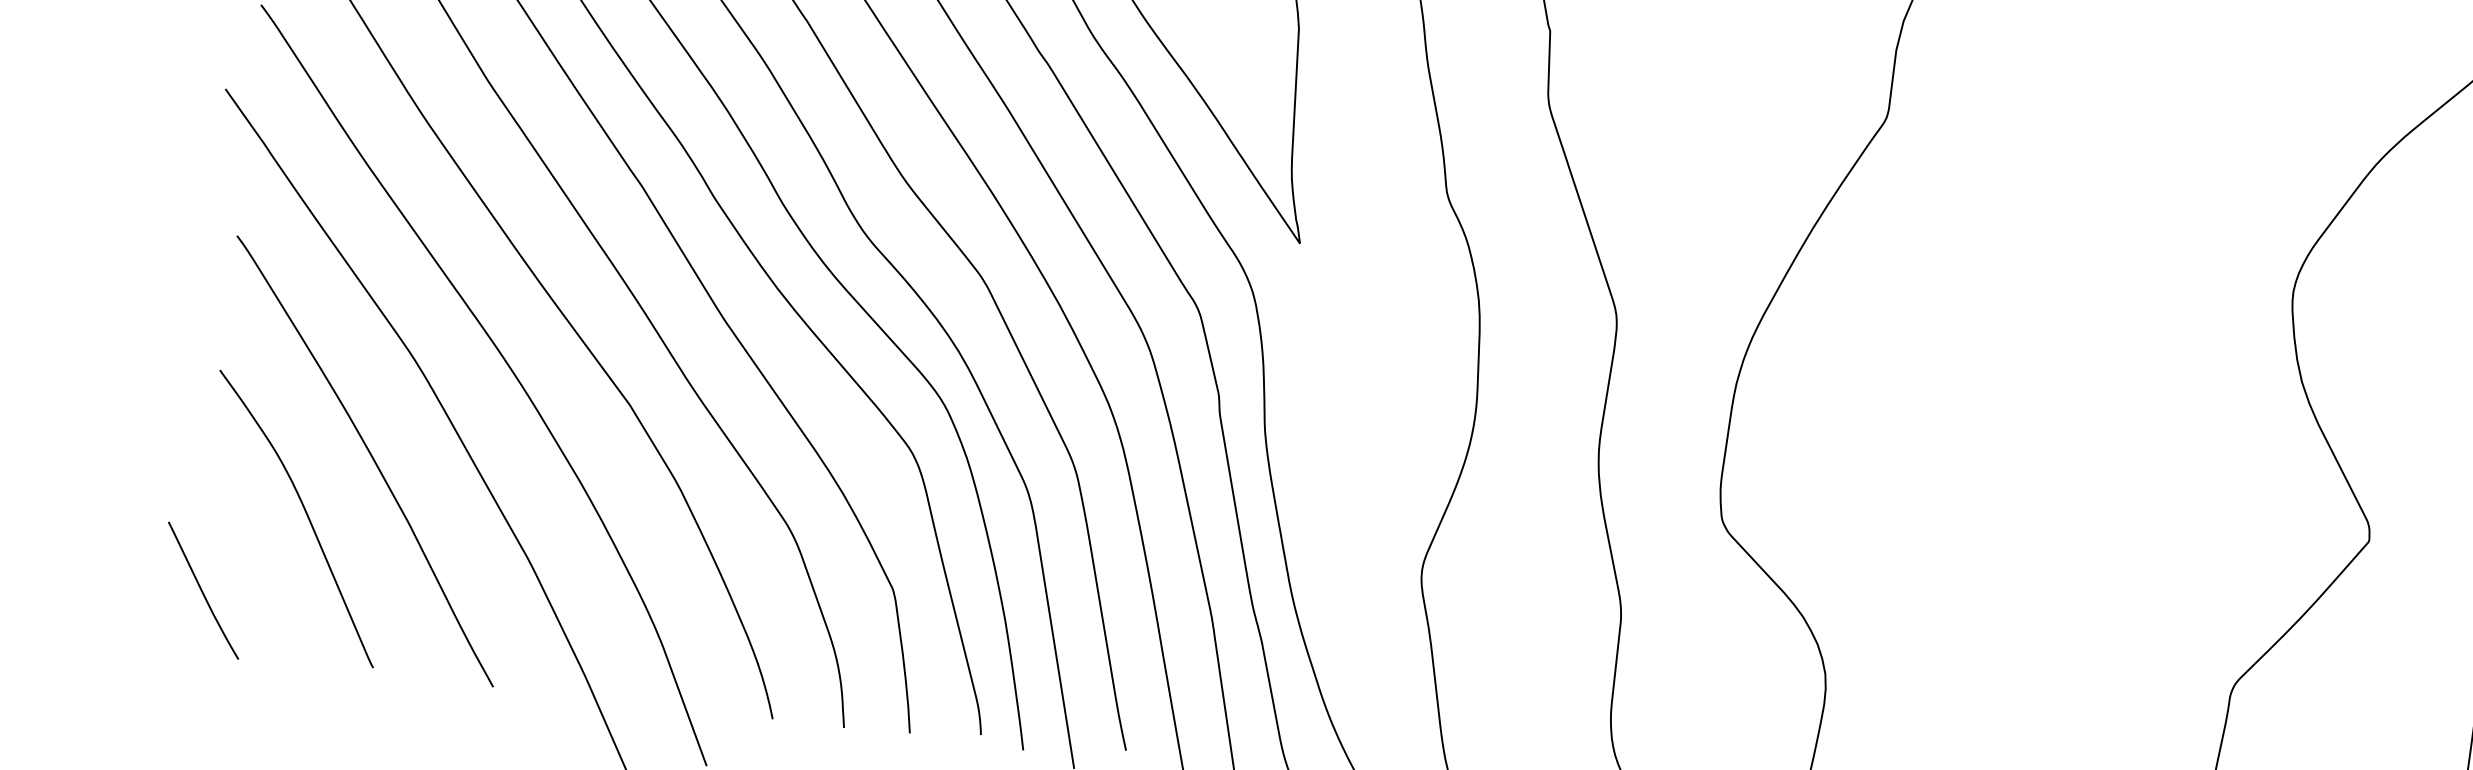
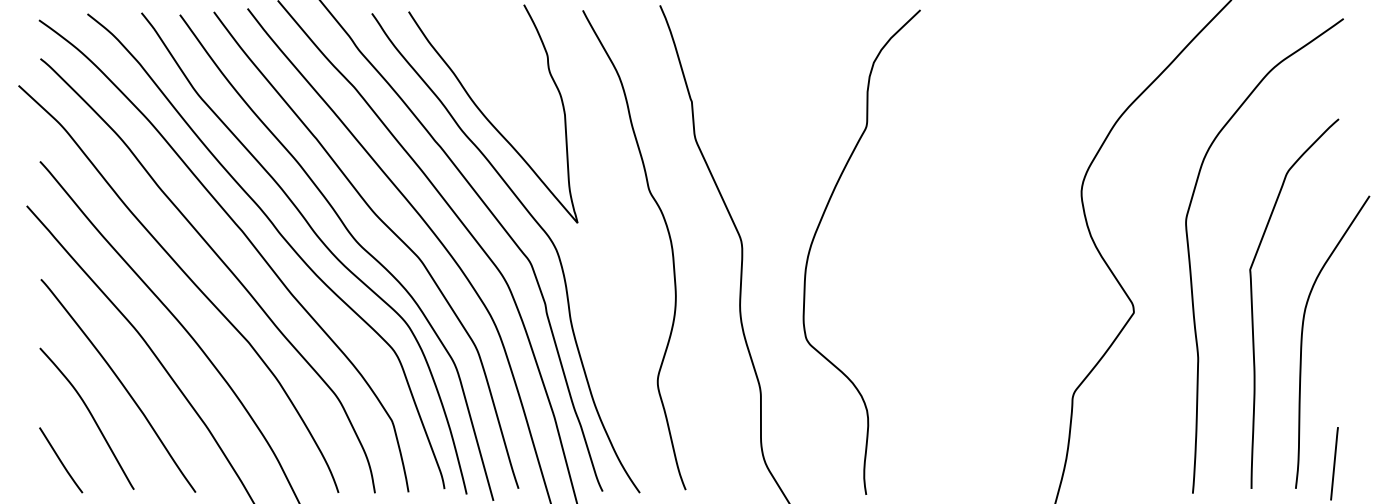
curve: (204, 591) -> (61, 460), moved

